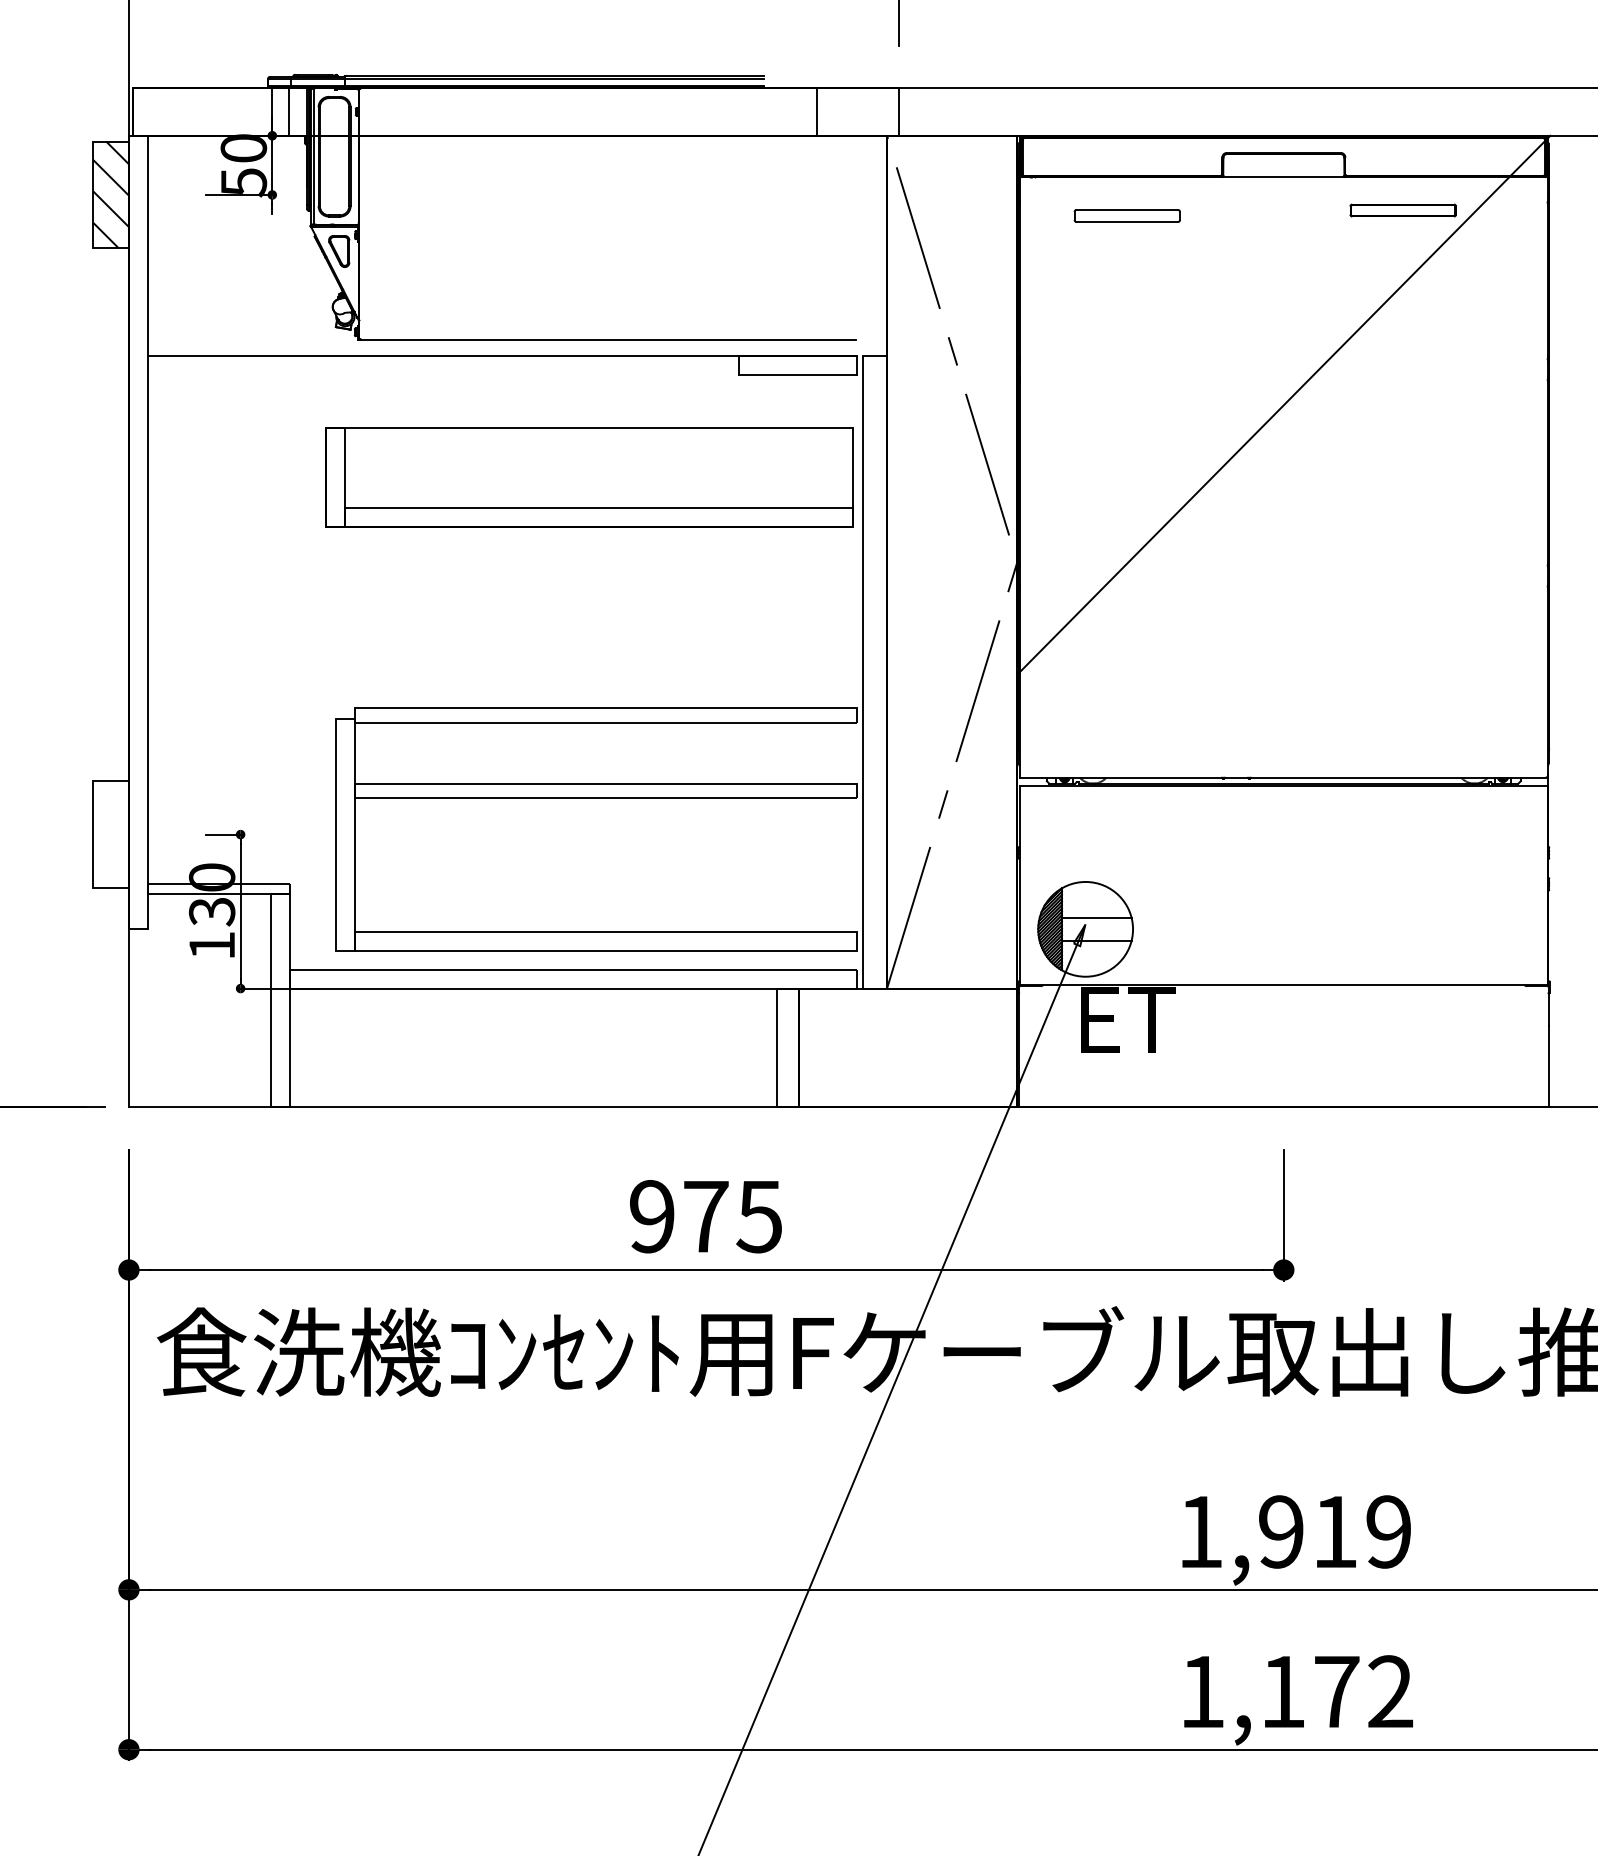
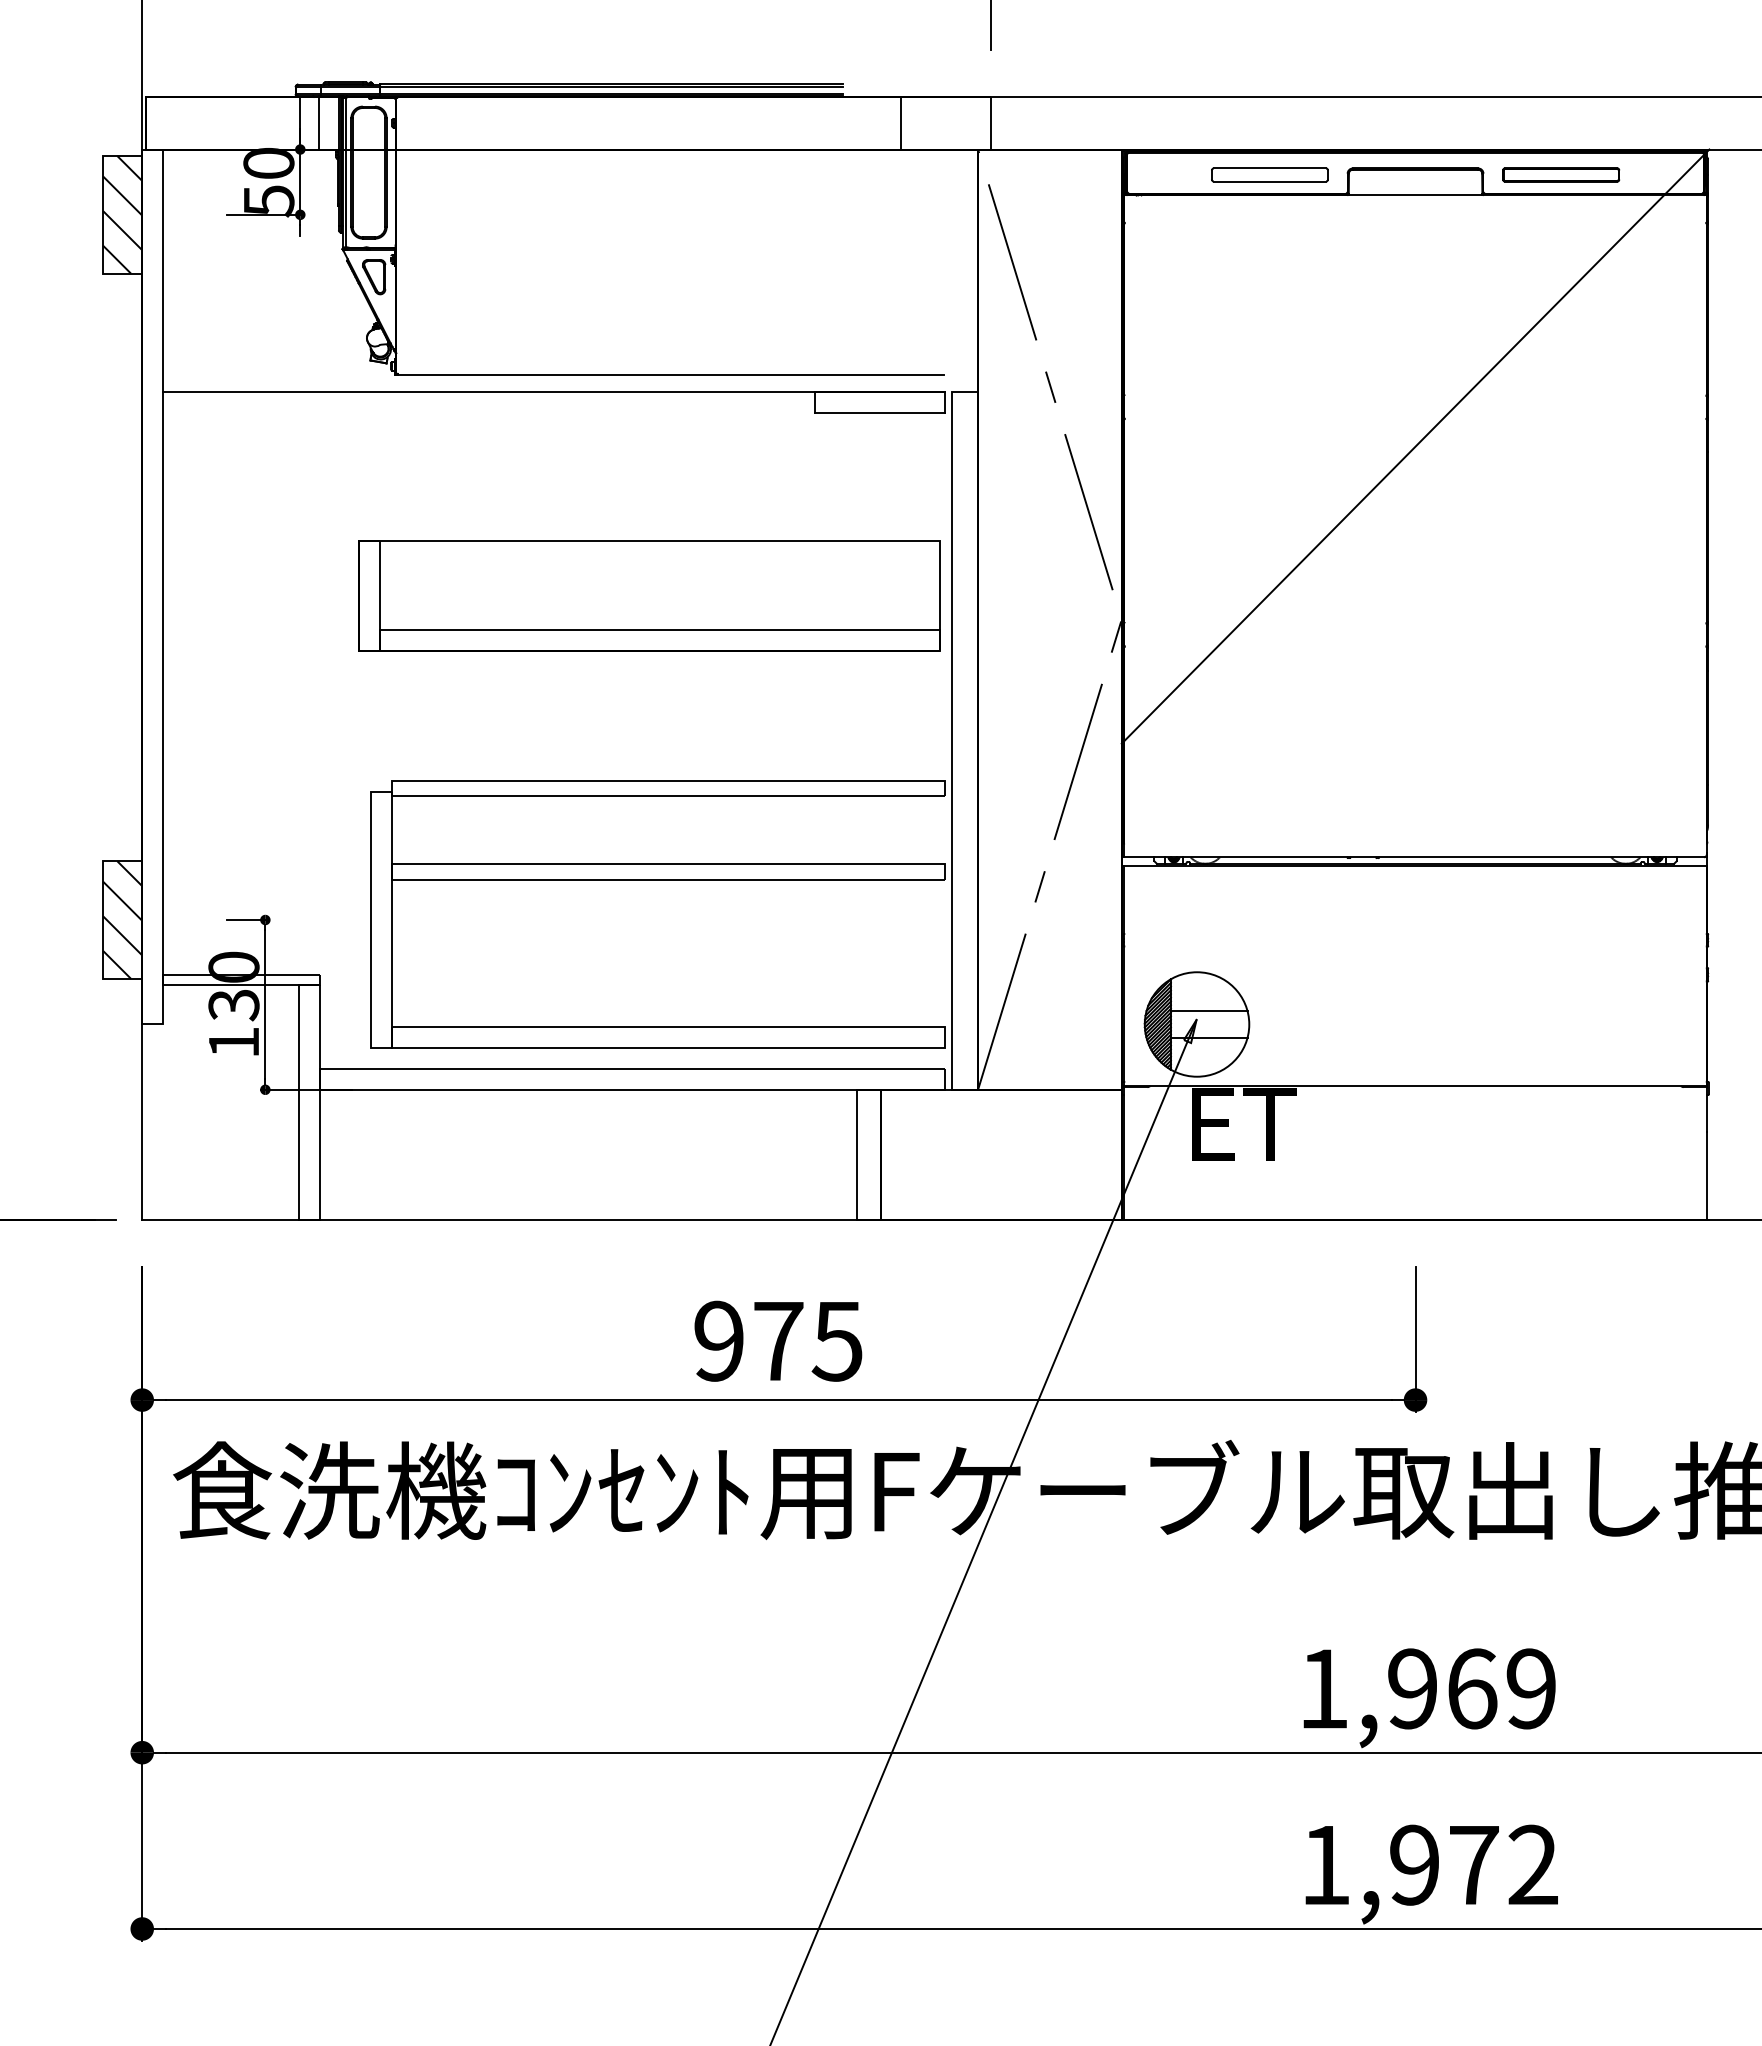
part: (1403, 210) -> (1561, 174), moved
part: (1126, 215) -> (1269, 174), moved
part: (589, 476) -> (649, 595), moved
hatch: (111, 834) -> (122, 919), added
text: (1335, 1531) -> (1472, 1688), 1,919 -> 1,969
text: (1282, 1691) -> (1414, 1864), 1,172 -> 1,972

